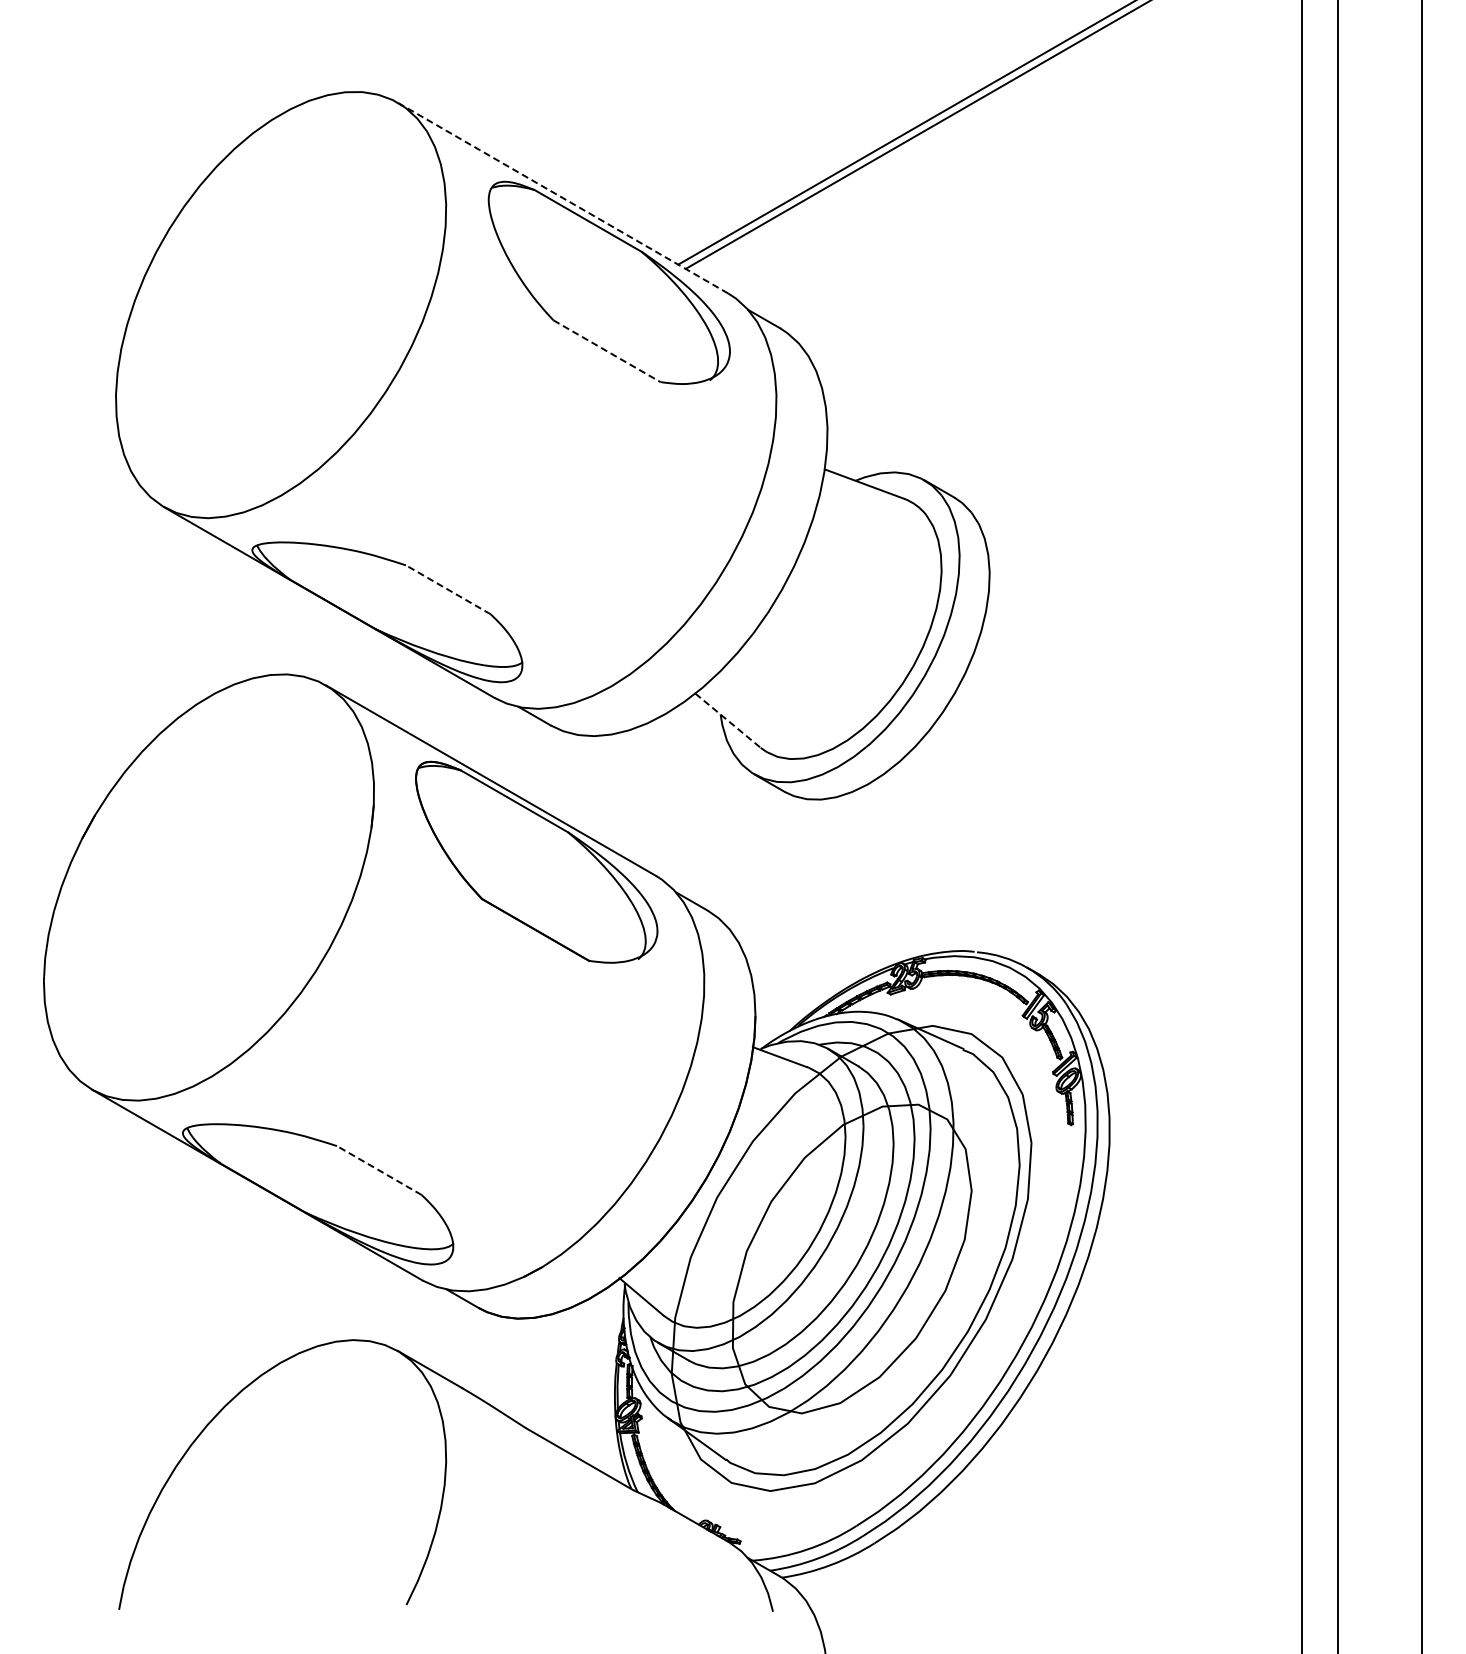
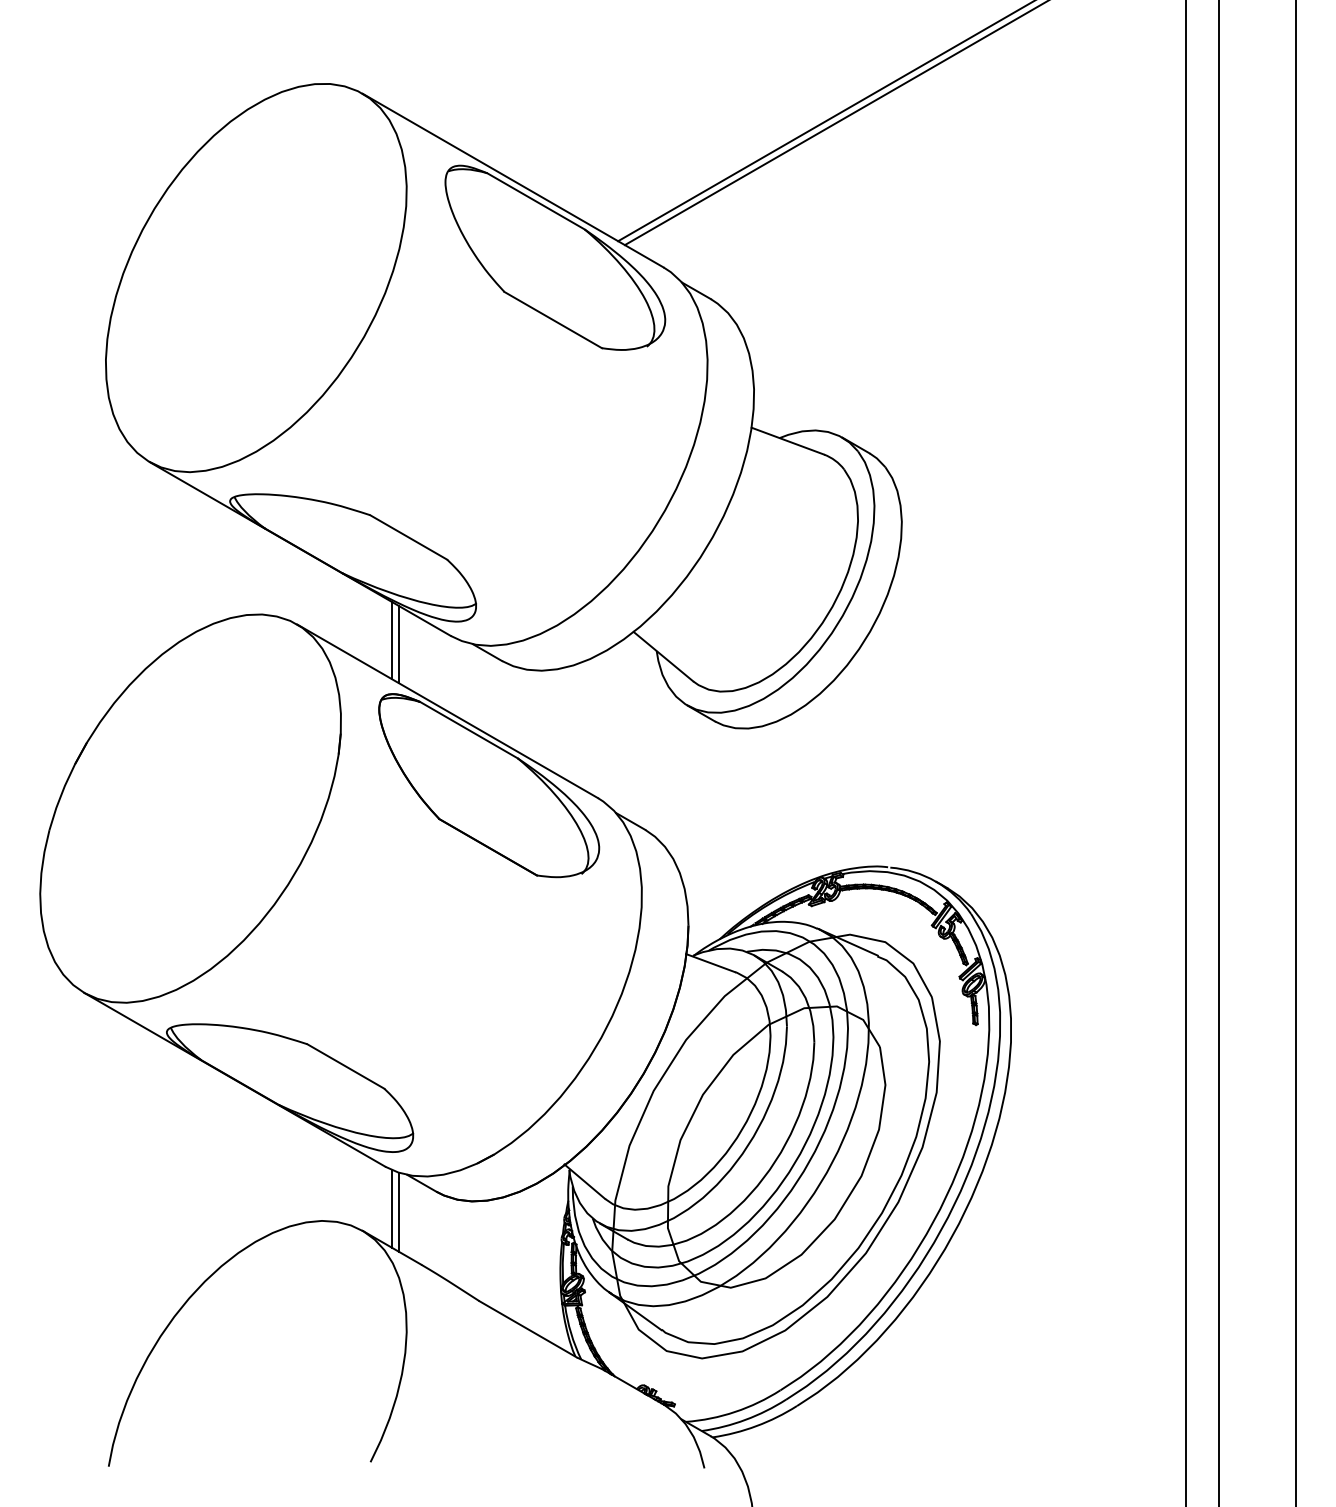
line: (563, 198) -> (513, 180), dashed -> solid
line: (607, 351) -> (553, 320), dashed -> solid
line: (448, 589) -> (408, 537), dashed -> solid
line: (429, 702) -> (391, 640), added
line: (437, 706) -> (398, 643), added
line: (728, 721) -> (663, 657), dashed -> solid
line: (379, 1170) -> (345, 1066), dashed -> solid
line: (429, 1326) -> (391, 1208), added
line: (437, 1330) -> (398, 1212), added

